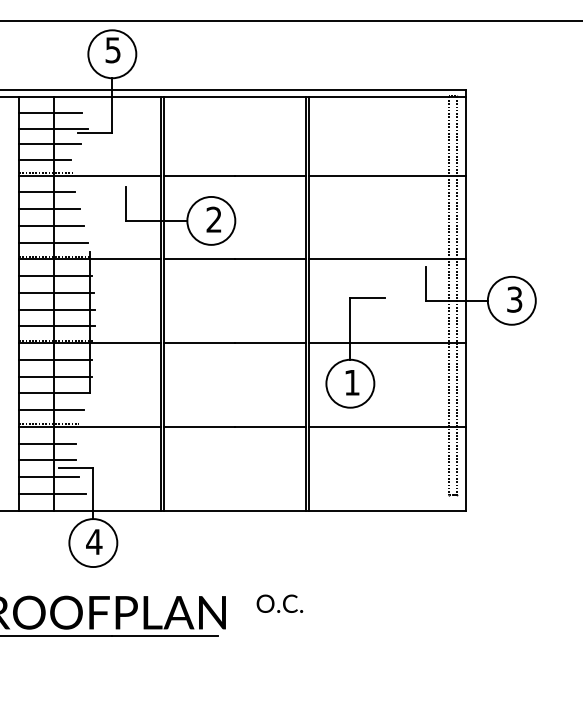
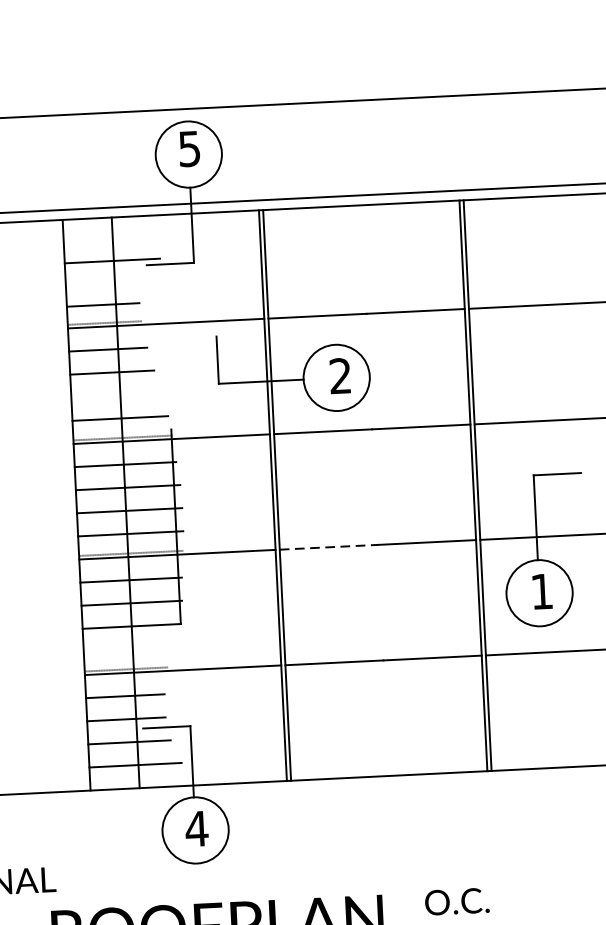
line: (49, 112) -> (106, 239), removed
line: (49, 144) -> (108, 283), removed
line: (51, 225) -> (116, 394), removed
line: (199, 343) -> (328, 547), solid -> dashed
line: (50, 410) -> (127, 650), removed

